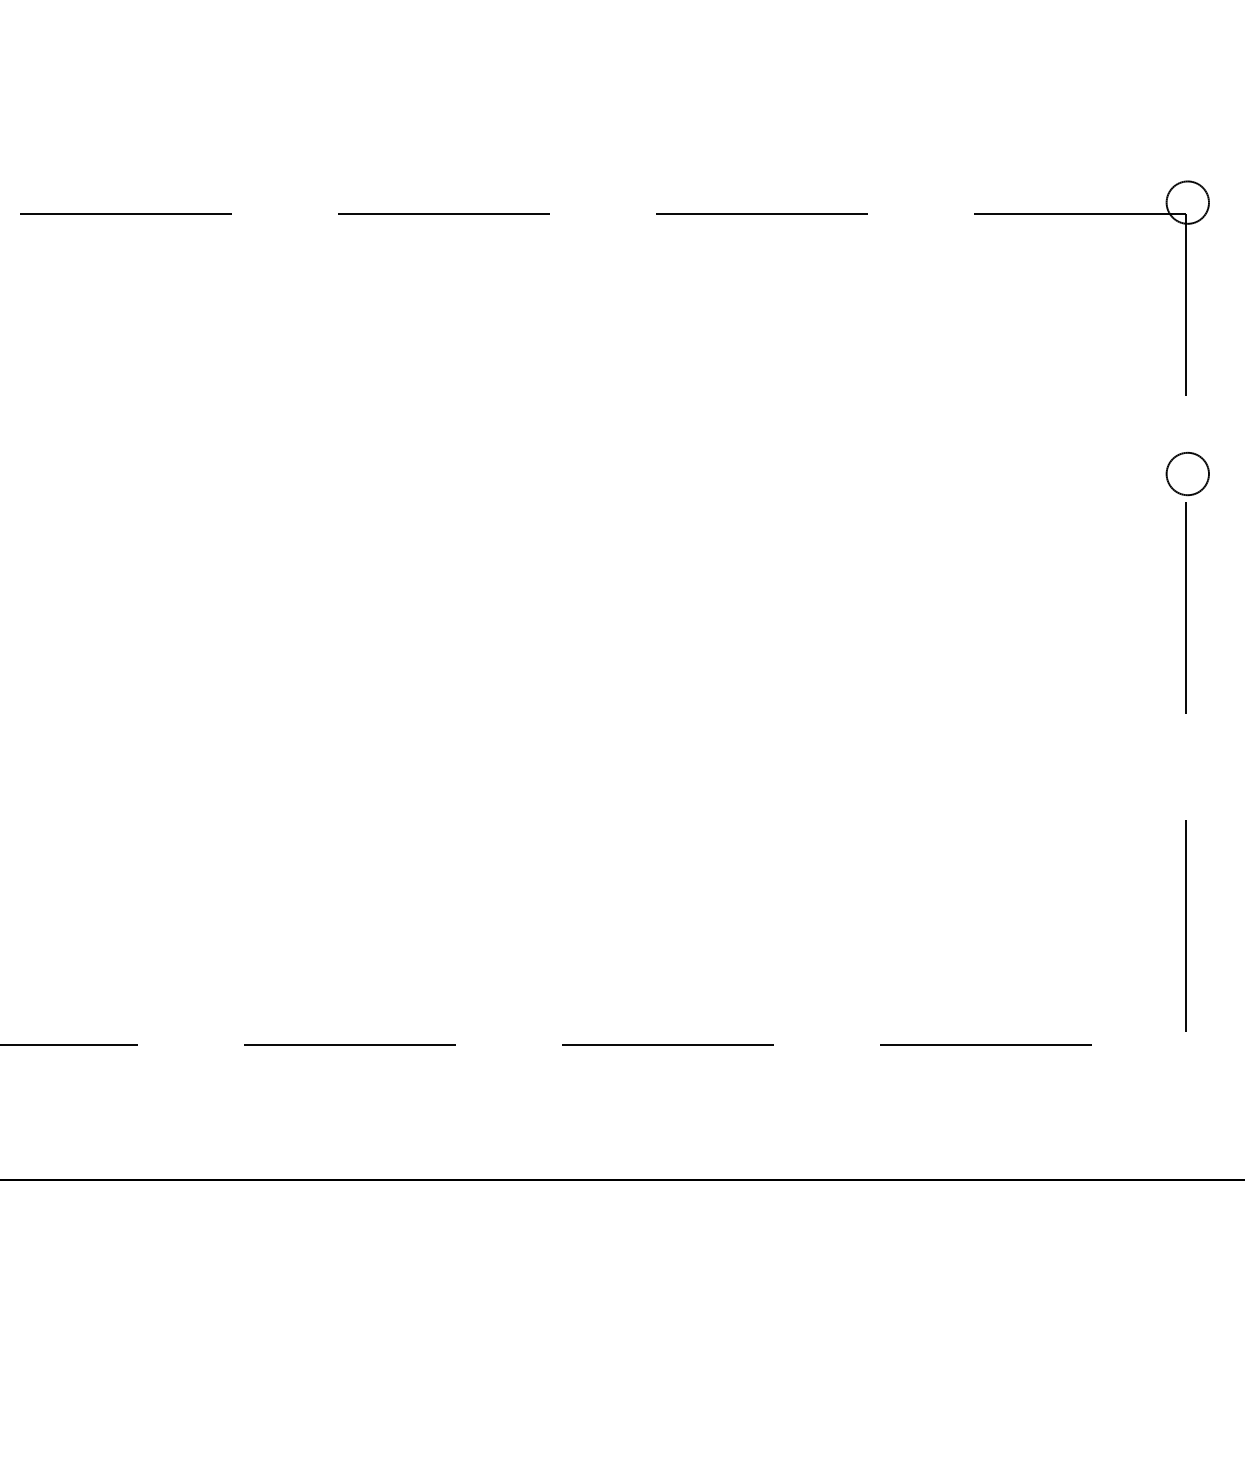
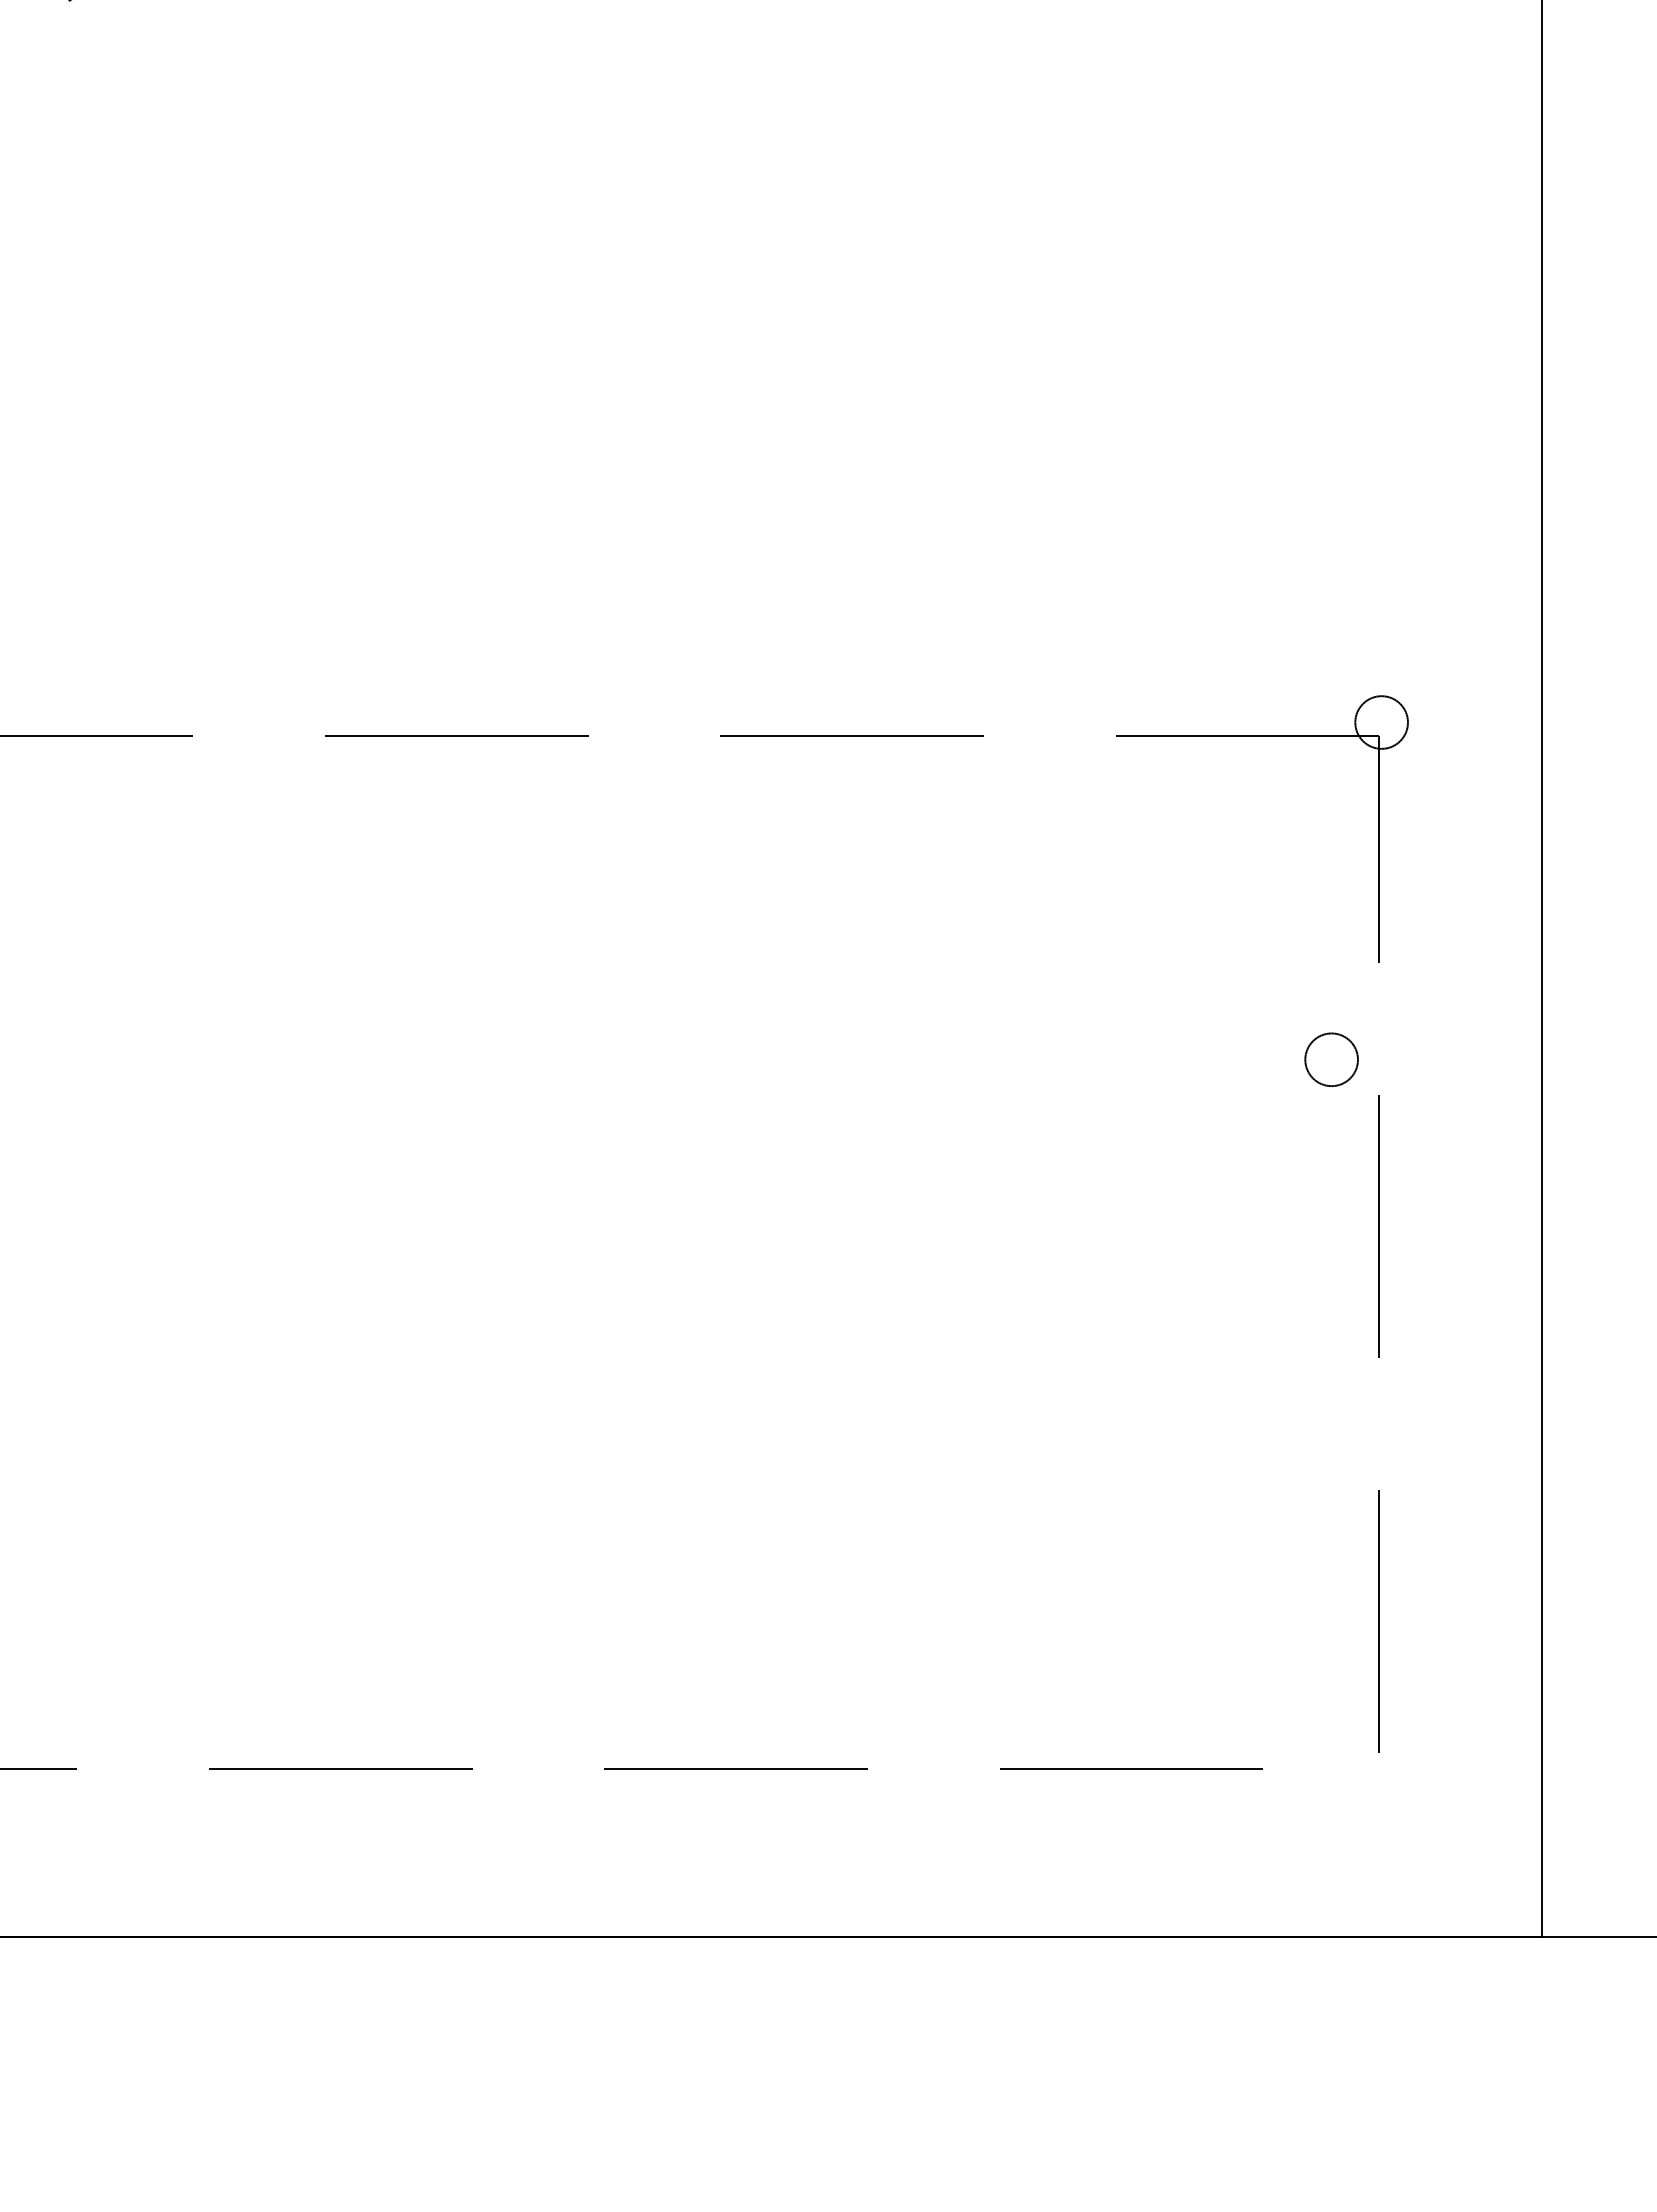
circle: (1187, 473) -> (1331, 1059), moved

